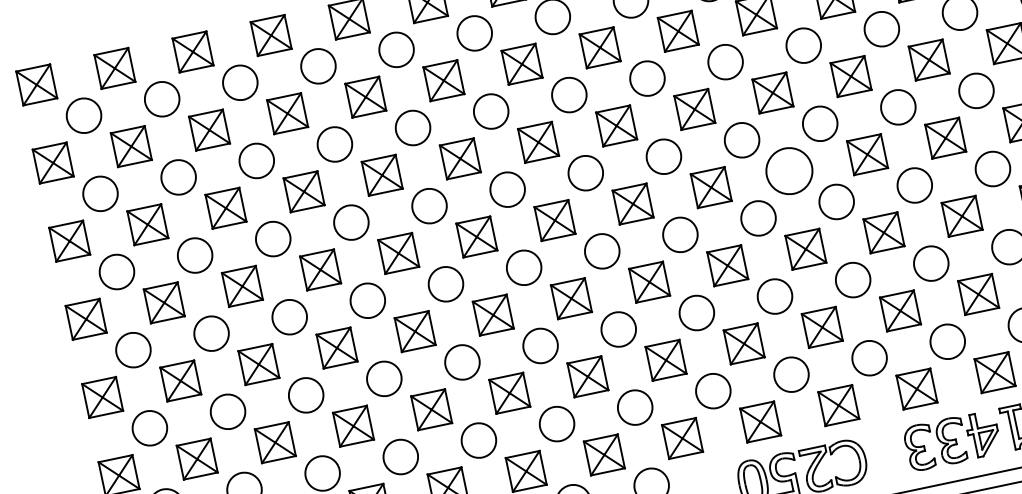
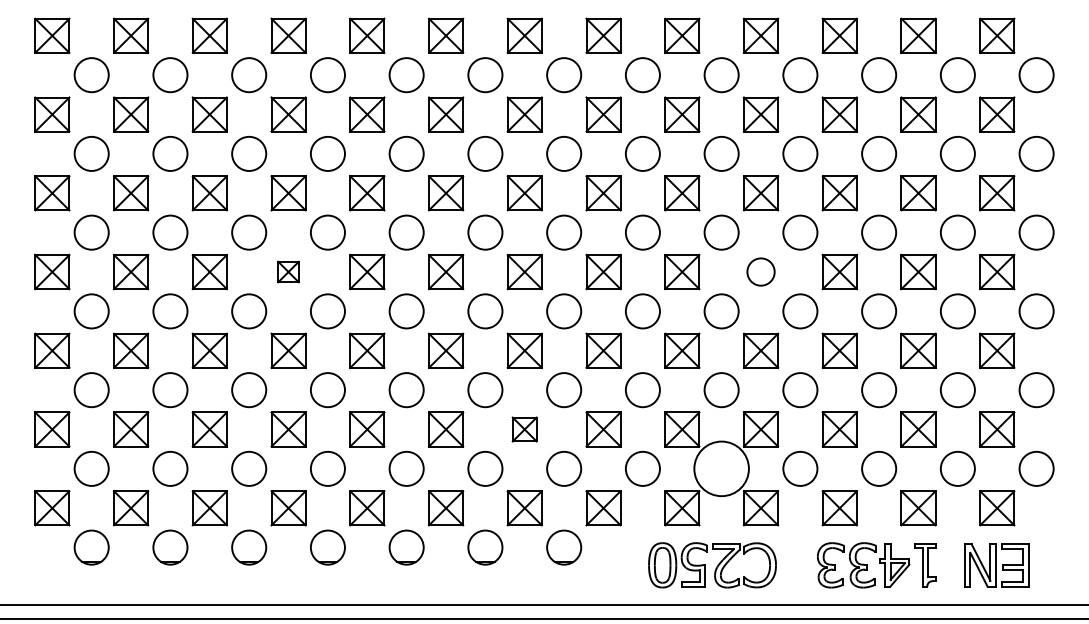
circle: (788, 170) -> (760, 271), size x0.6
part: (320, 269) -> (288, 271), size x0.6
circle: (791, 374) -> (721, 468), size x1.6
part: (587, 376) -> (524, 429), size x0.7

